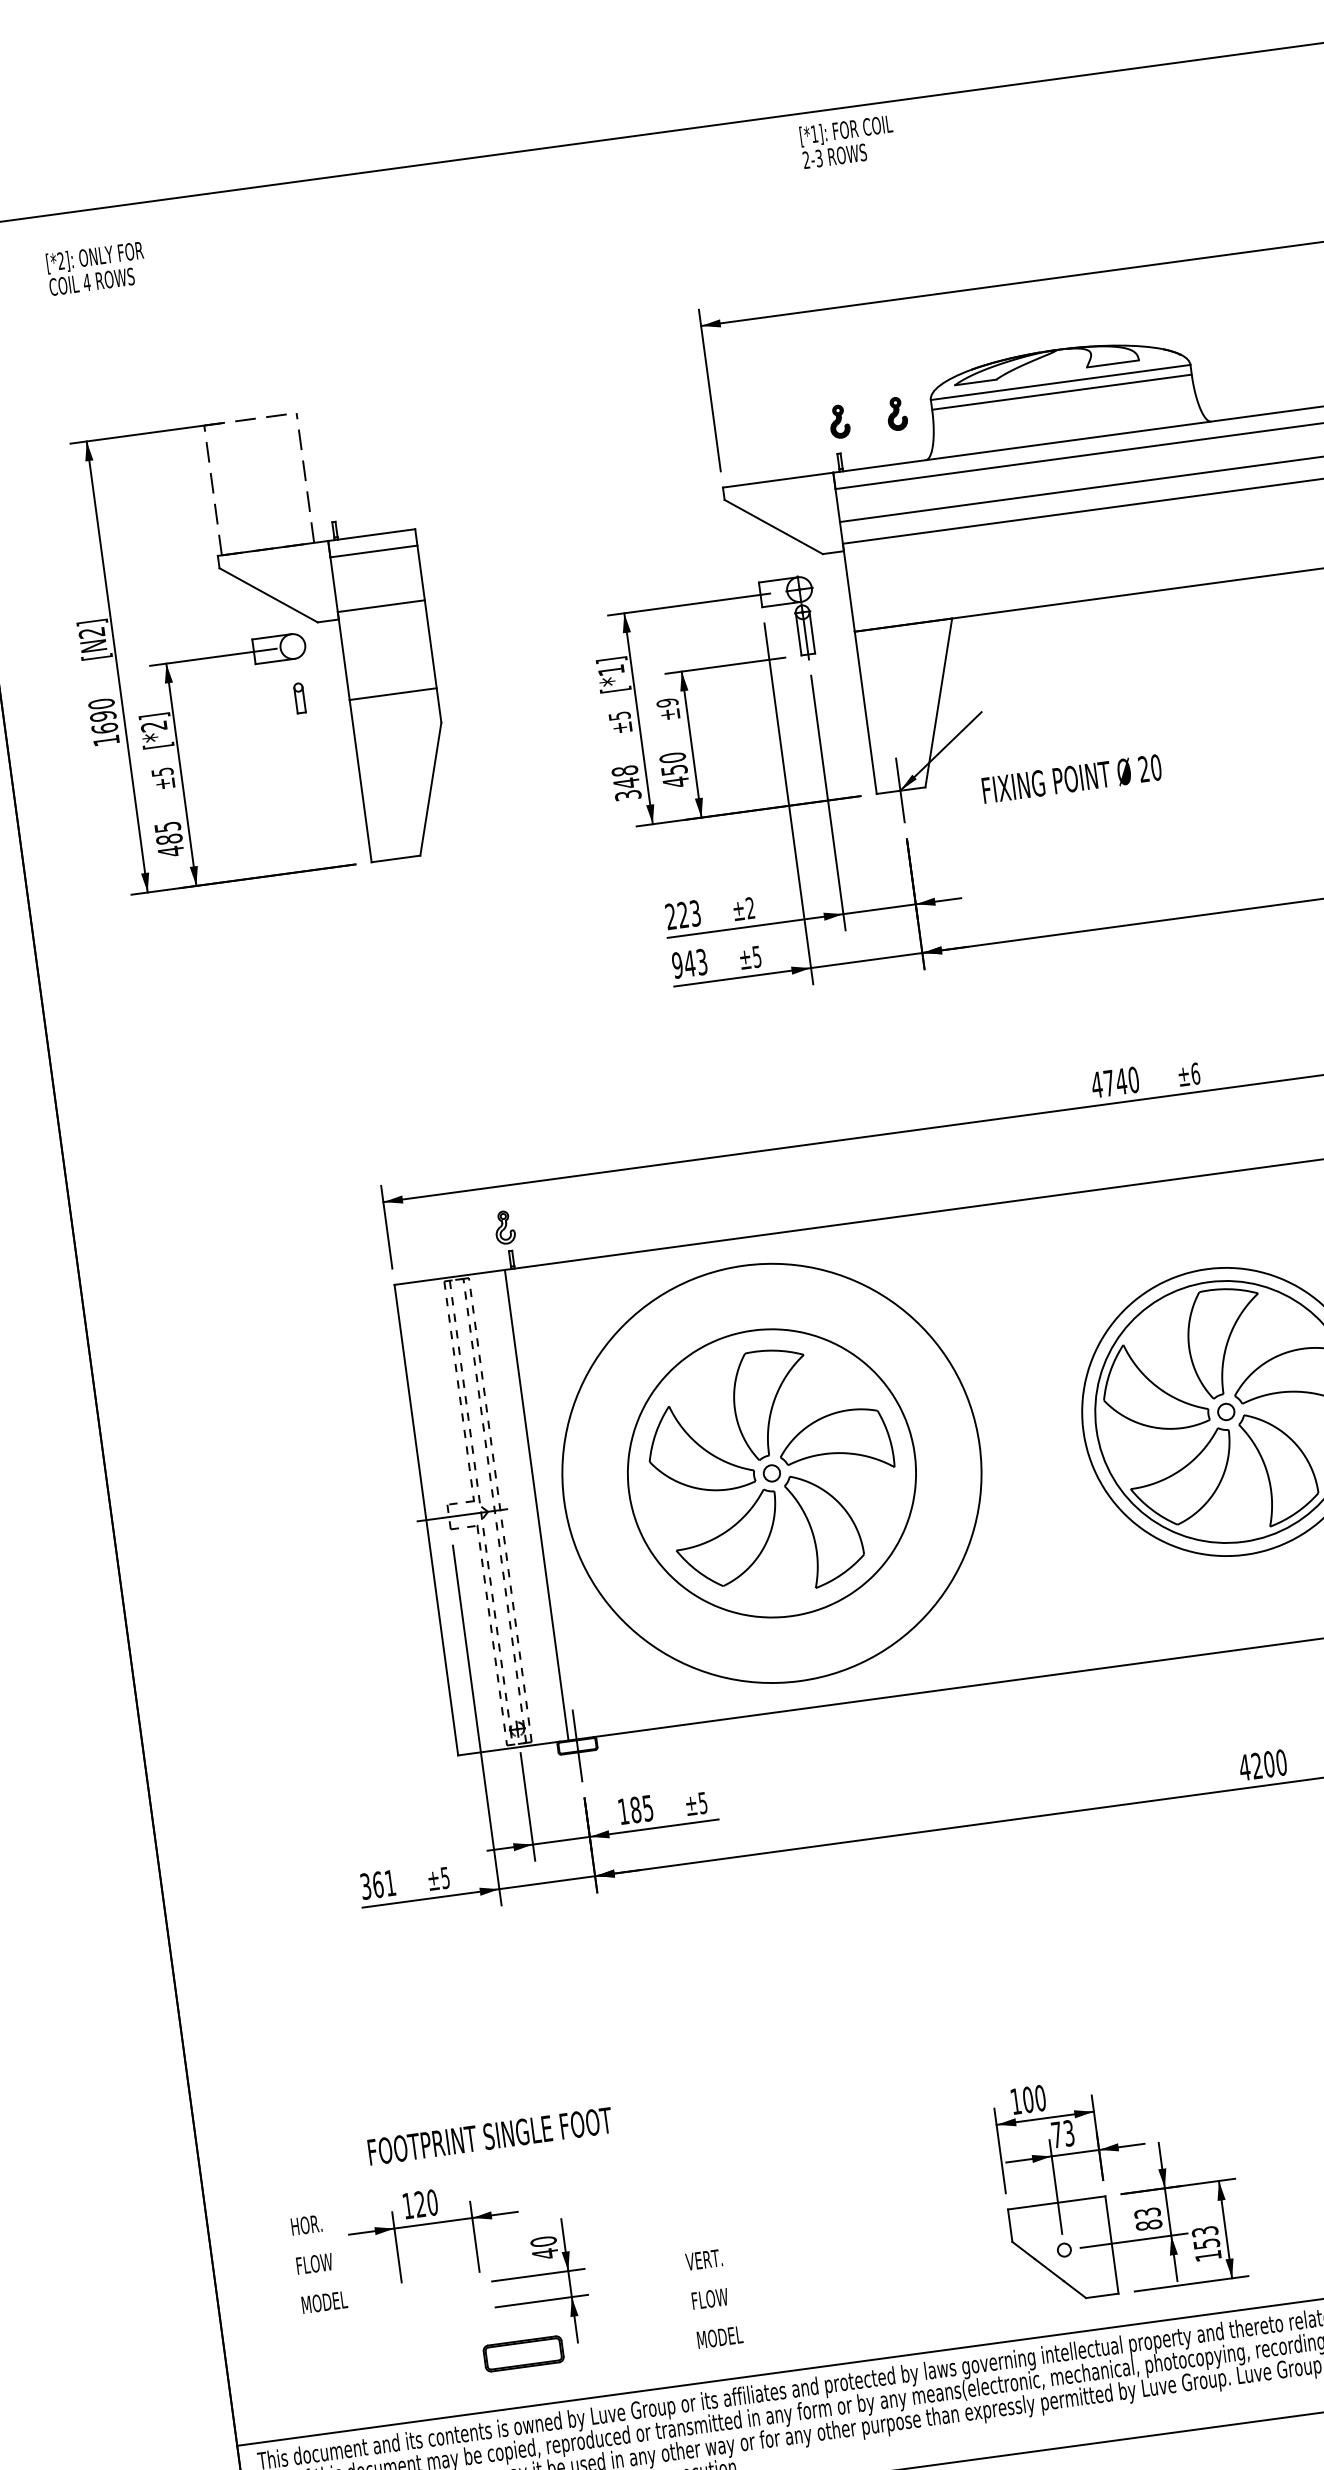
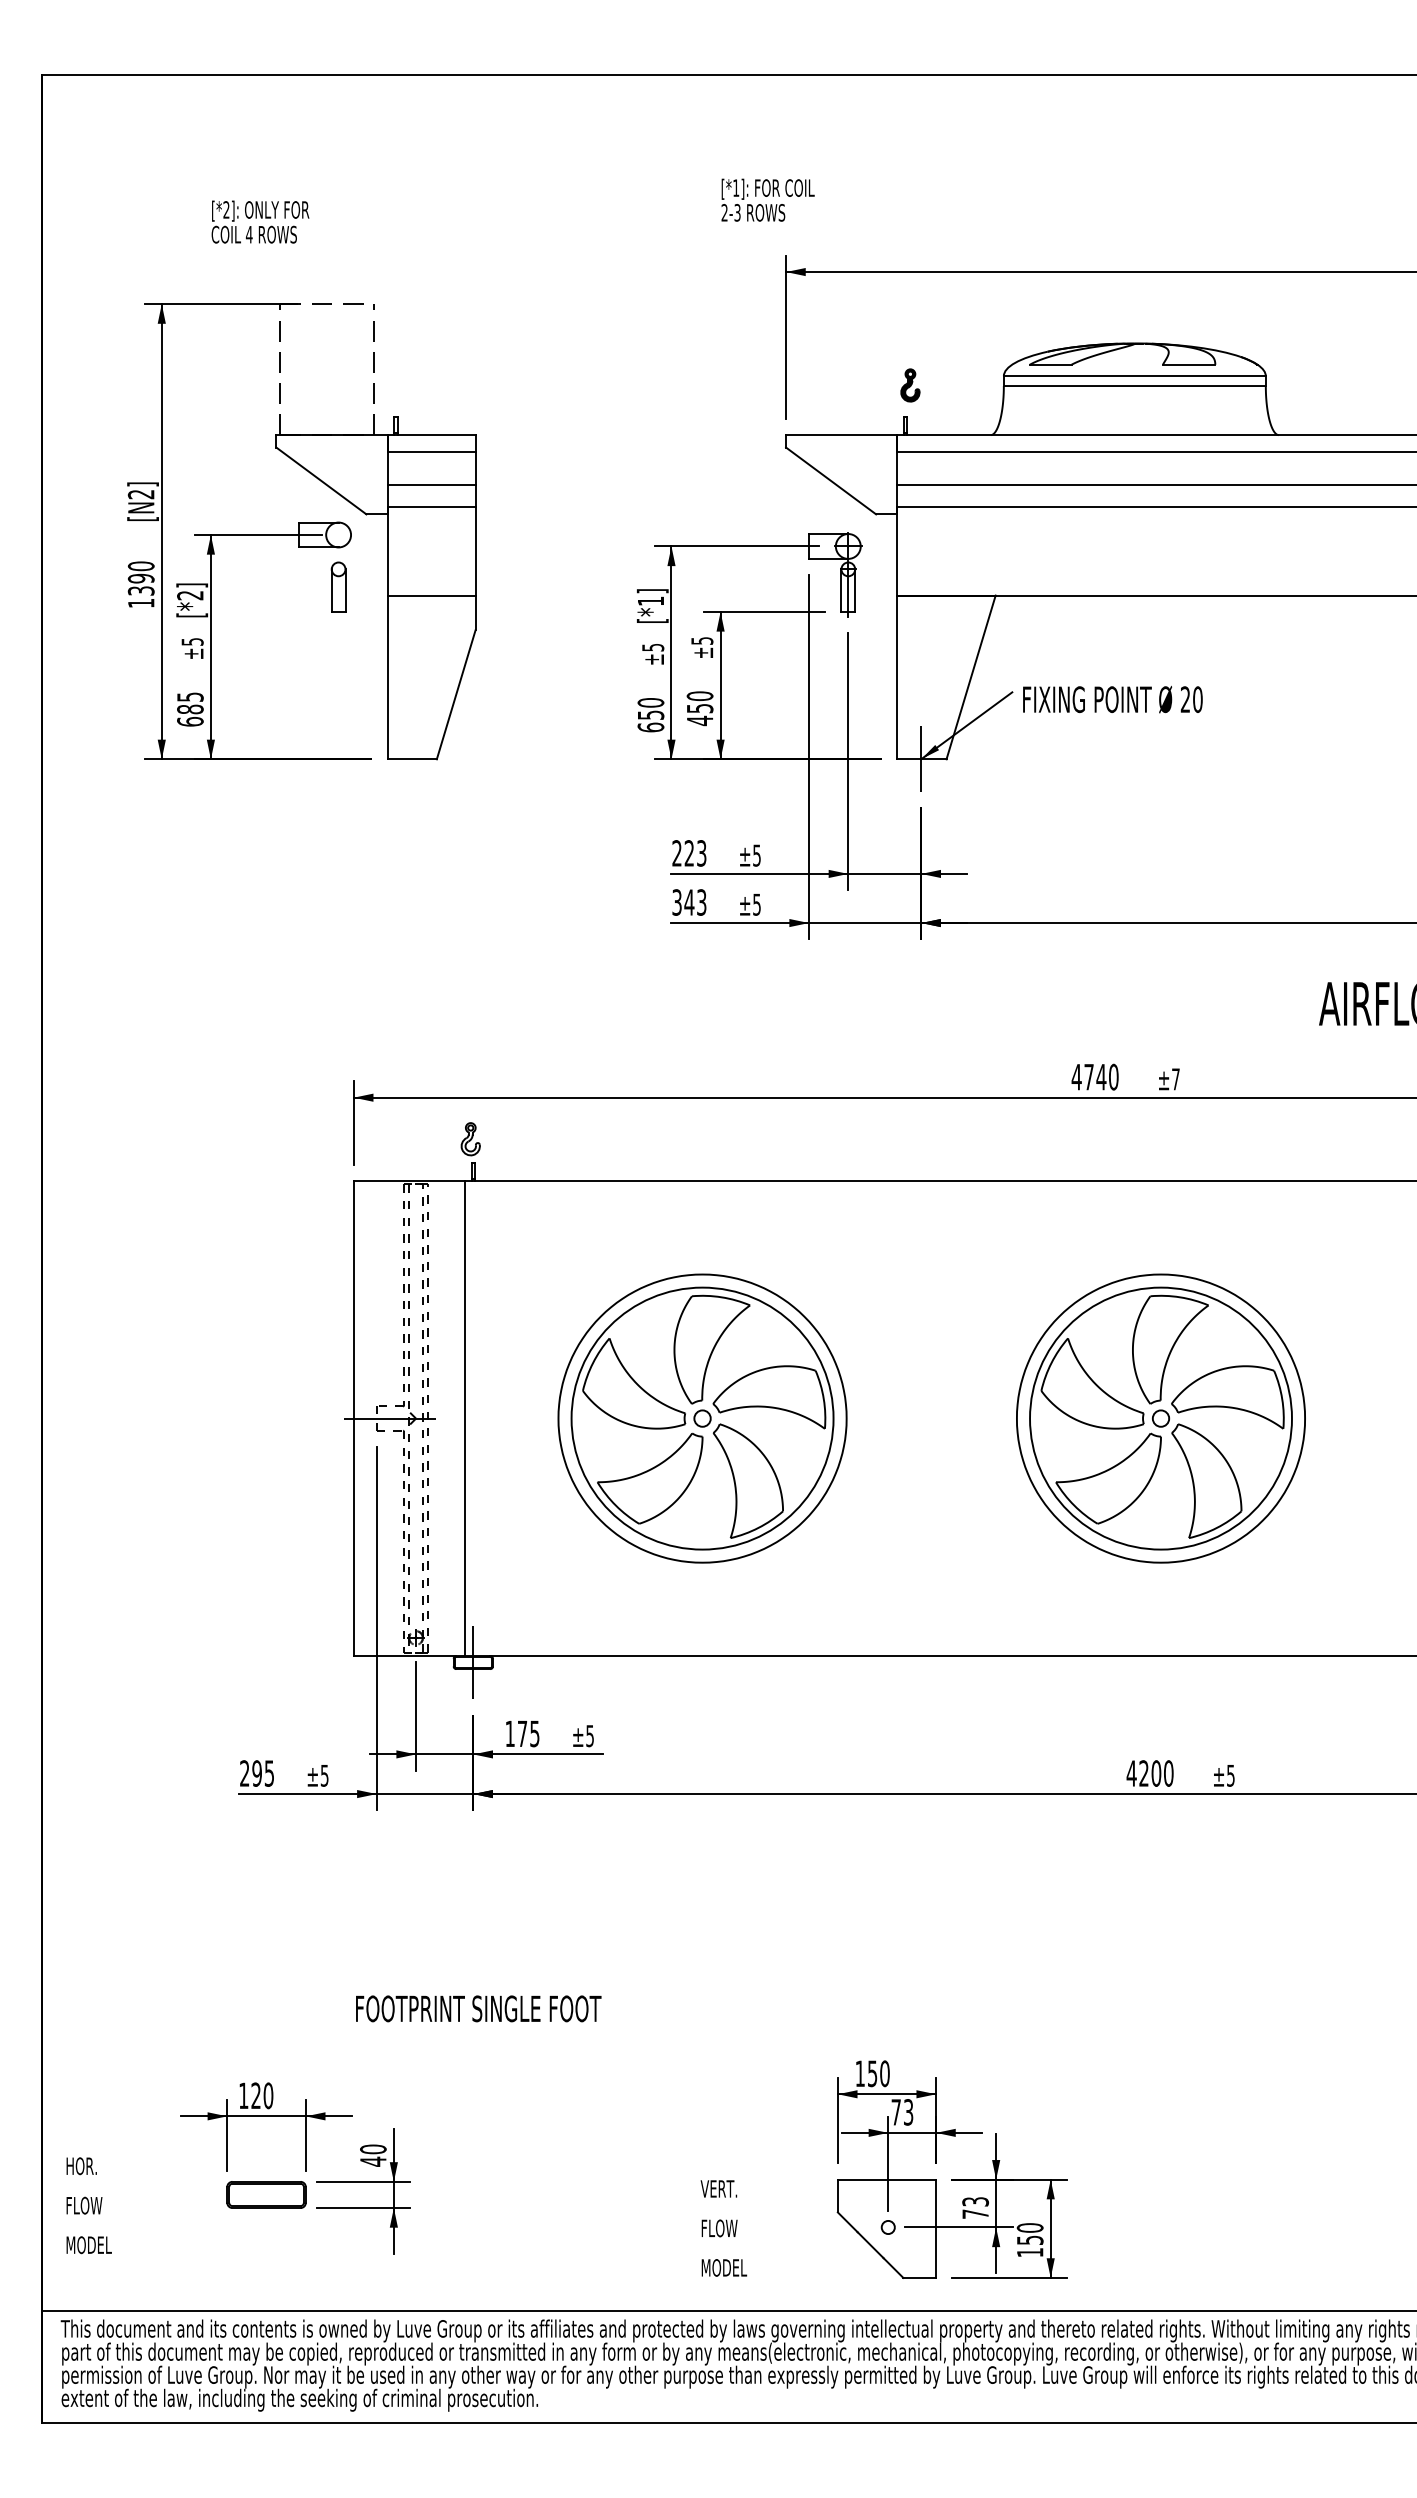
text: (847, 141) -> (767, 199), moved
text: (96, 267) -> (260, 221), moved
part: (897, 413) -> (968, 385), removed
line: (378, 584) -> (431, 484), added
part: (299, 697) -> (338, 586), size x1.67
text: (667, 703) -> (702, 641), ±9 -> ±5
text: (104, 728) -> (140, 590), 1690 -> 1390
text: (1071, 778) -> (1112, 699), moved
text: (626, 783) -> (650, 715), 348 -> 650
text: (171, 851) -> (190, 721), 485 -> 685
text: (749, 908) -> (756, 855), ±2 -> ±5
text: (676, 965) -> (676, 902), 943 -> 343
text: (1196, 1073) -> (1176, 1079), ±6 -> ±7
circle: (771, 1473) -> (702, 1418), size x0.62
text: (635, 1809) -> (522, 1733), 185 -> 175
text: (377, 1884) -> (256, 1773), 361 -> 295
text: (1028, 2099) -> (872, 2073), 100 -> 150
text: (490, 2136) -> (478, 2008), moved
text: (1148, 2224) -> (975, 2213), 83 -> 73
text: (1204, 2231) -> (1029, 2227), 153 -> 150
text: (318, 2263) -> (88, 2205), moved
text: (713, 2298) -> (723, 2228), moved
part: (523, 2353) -> (266, 2194), moved

